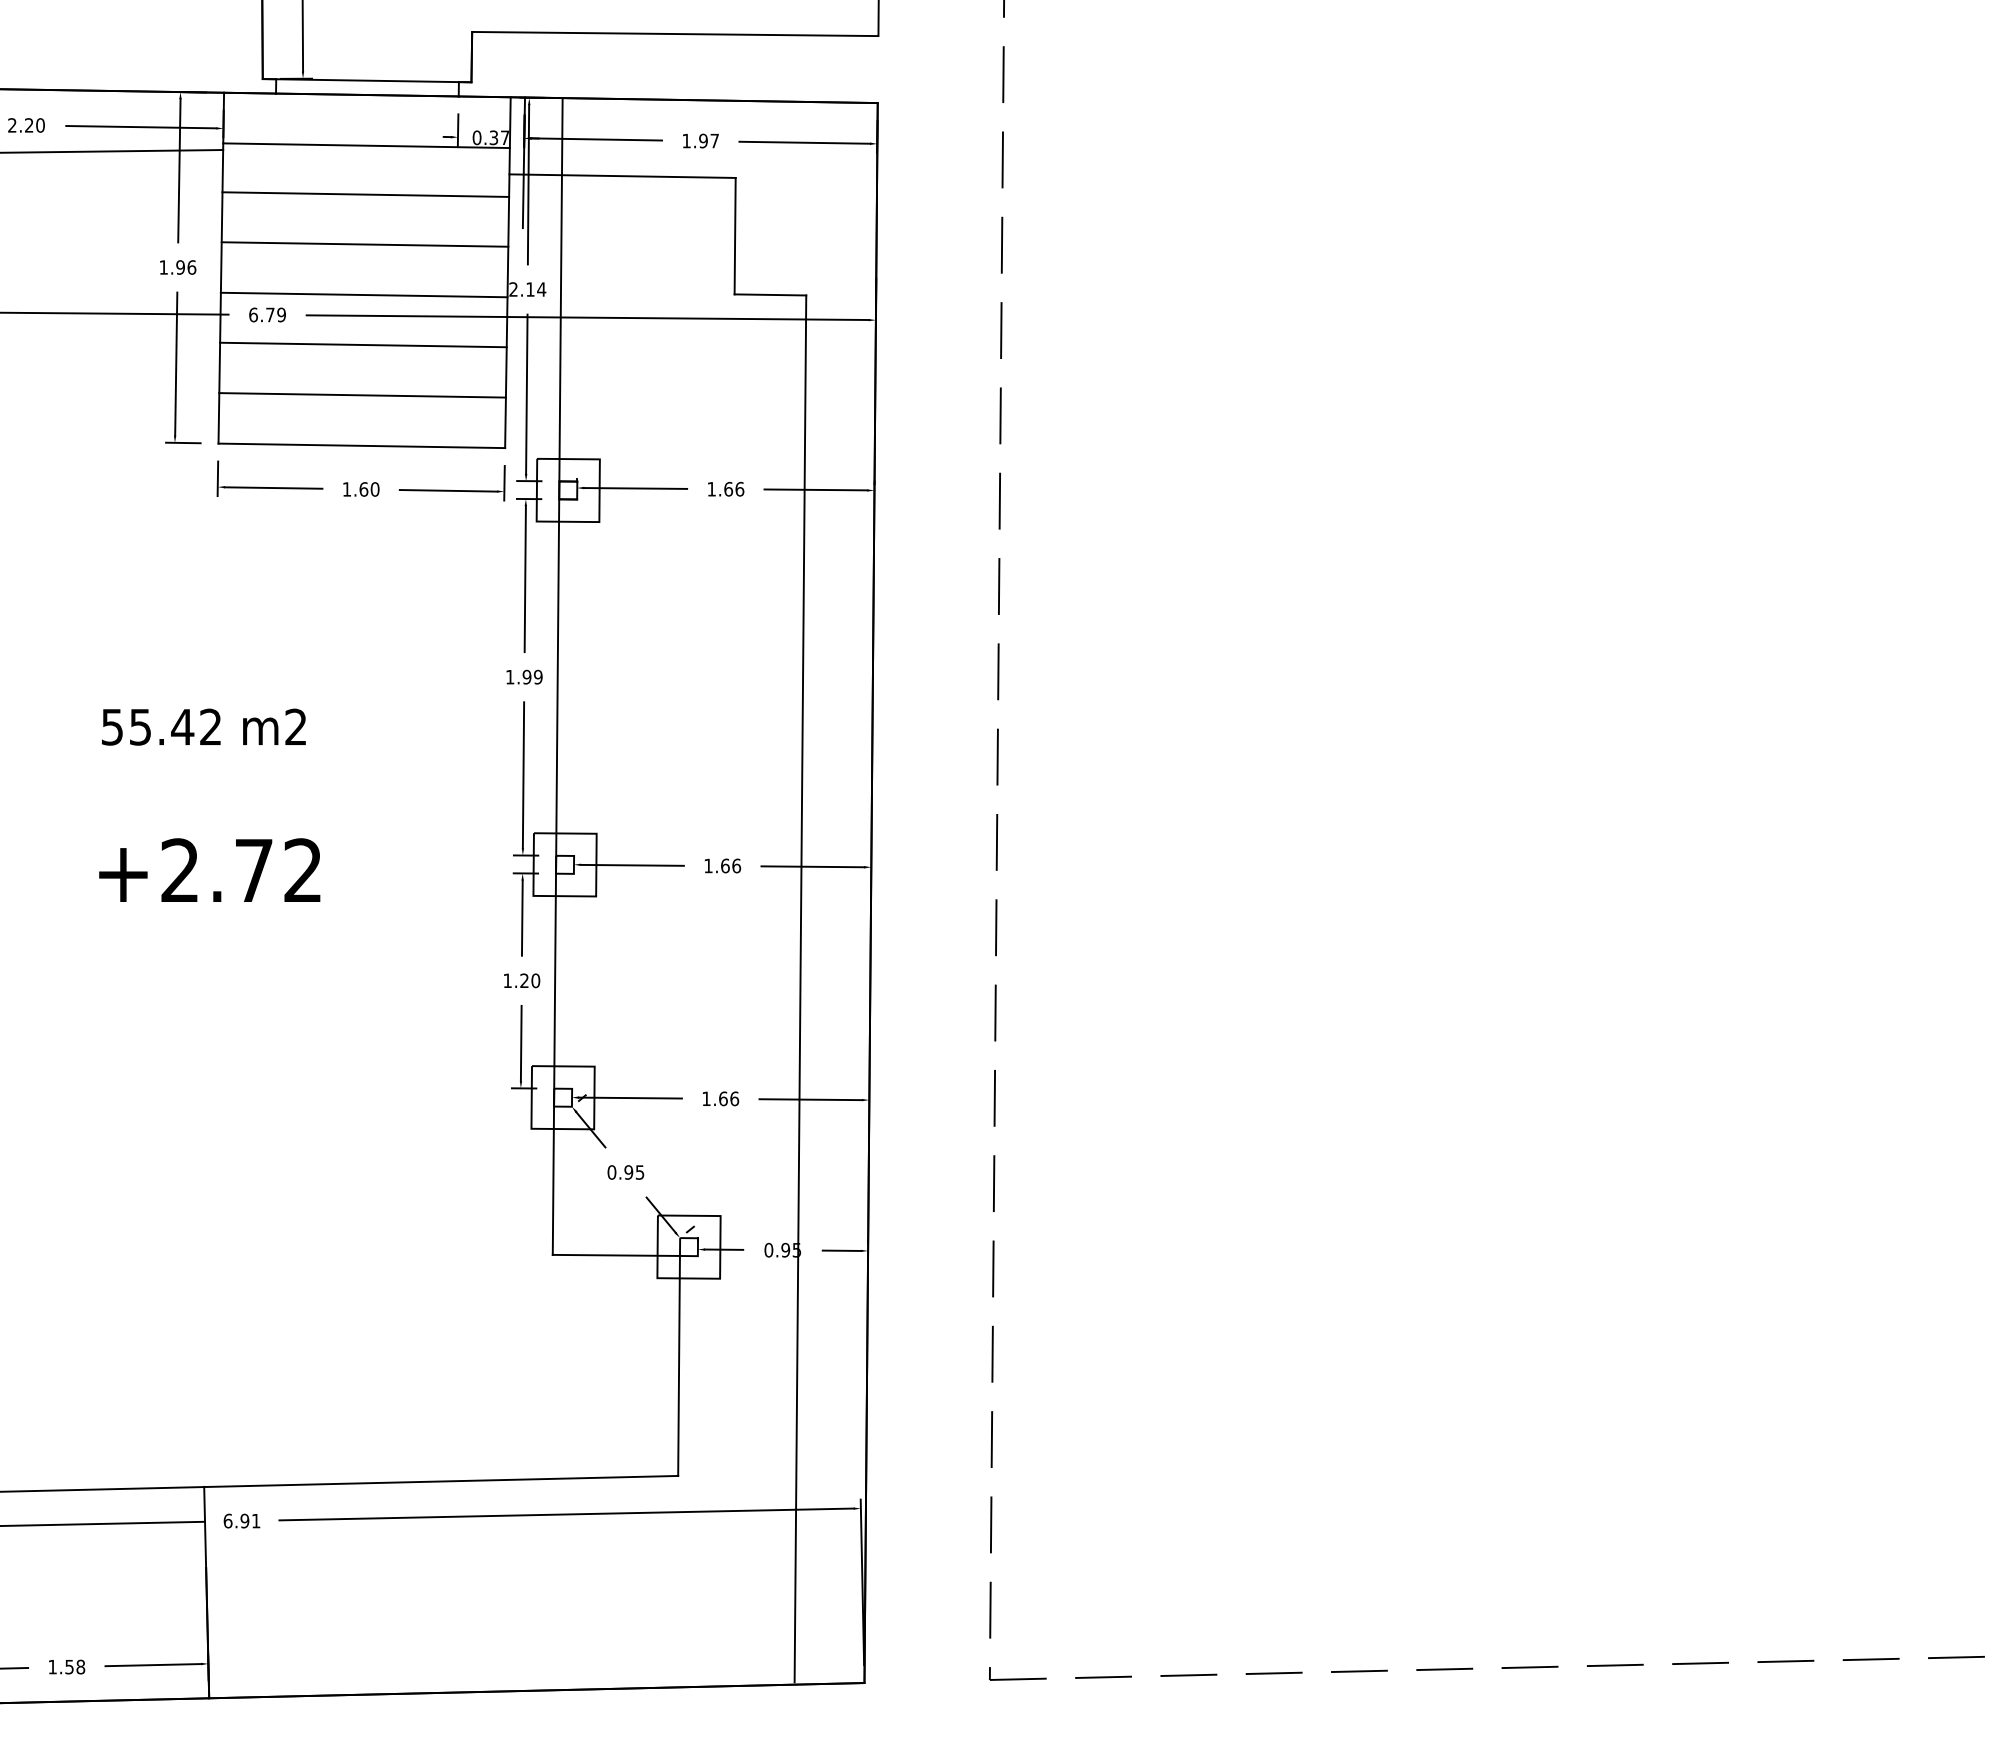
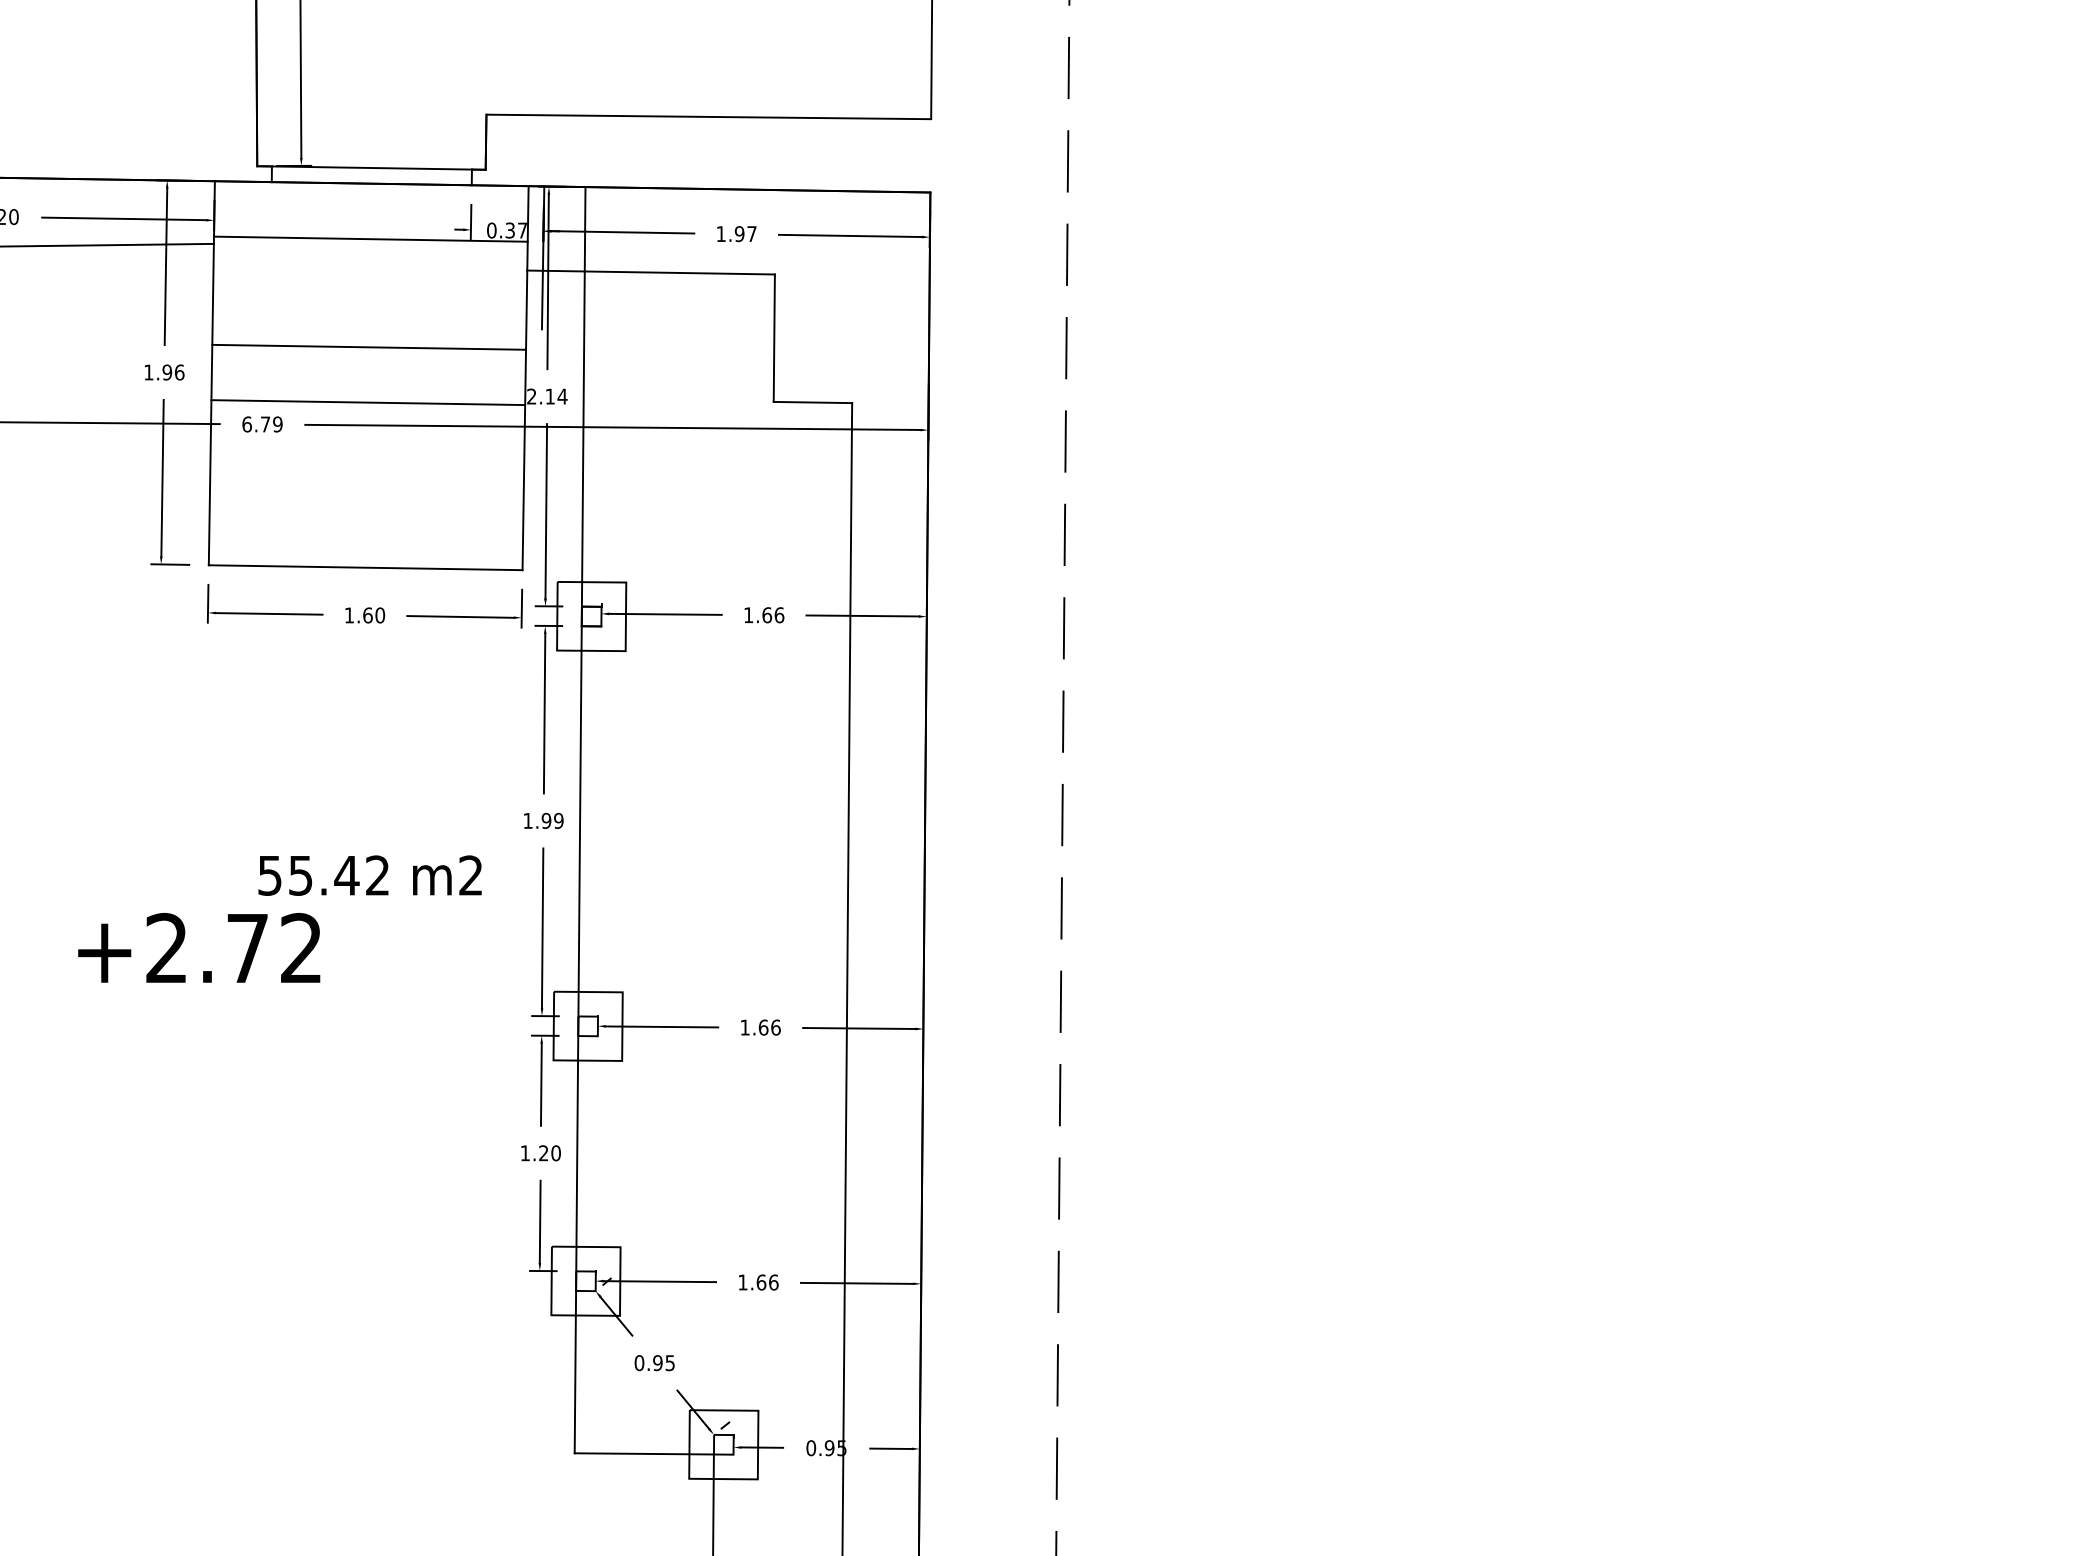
line: (365, 194) -> (369, 292), removed
line: (363, 344) -> (367, 456), removed
line: (362, 395) -> (366, 512), removed
text: (203, 726) -> (369, 874), moved
text: (209, 869) -> (198, 947), moved

